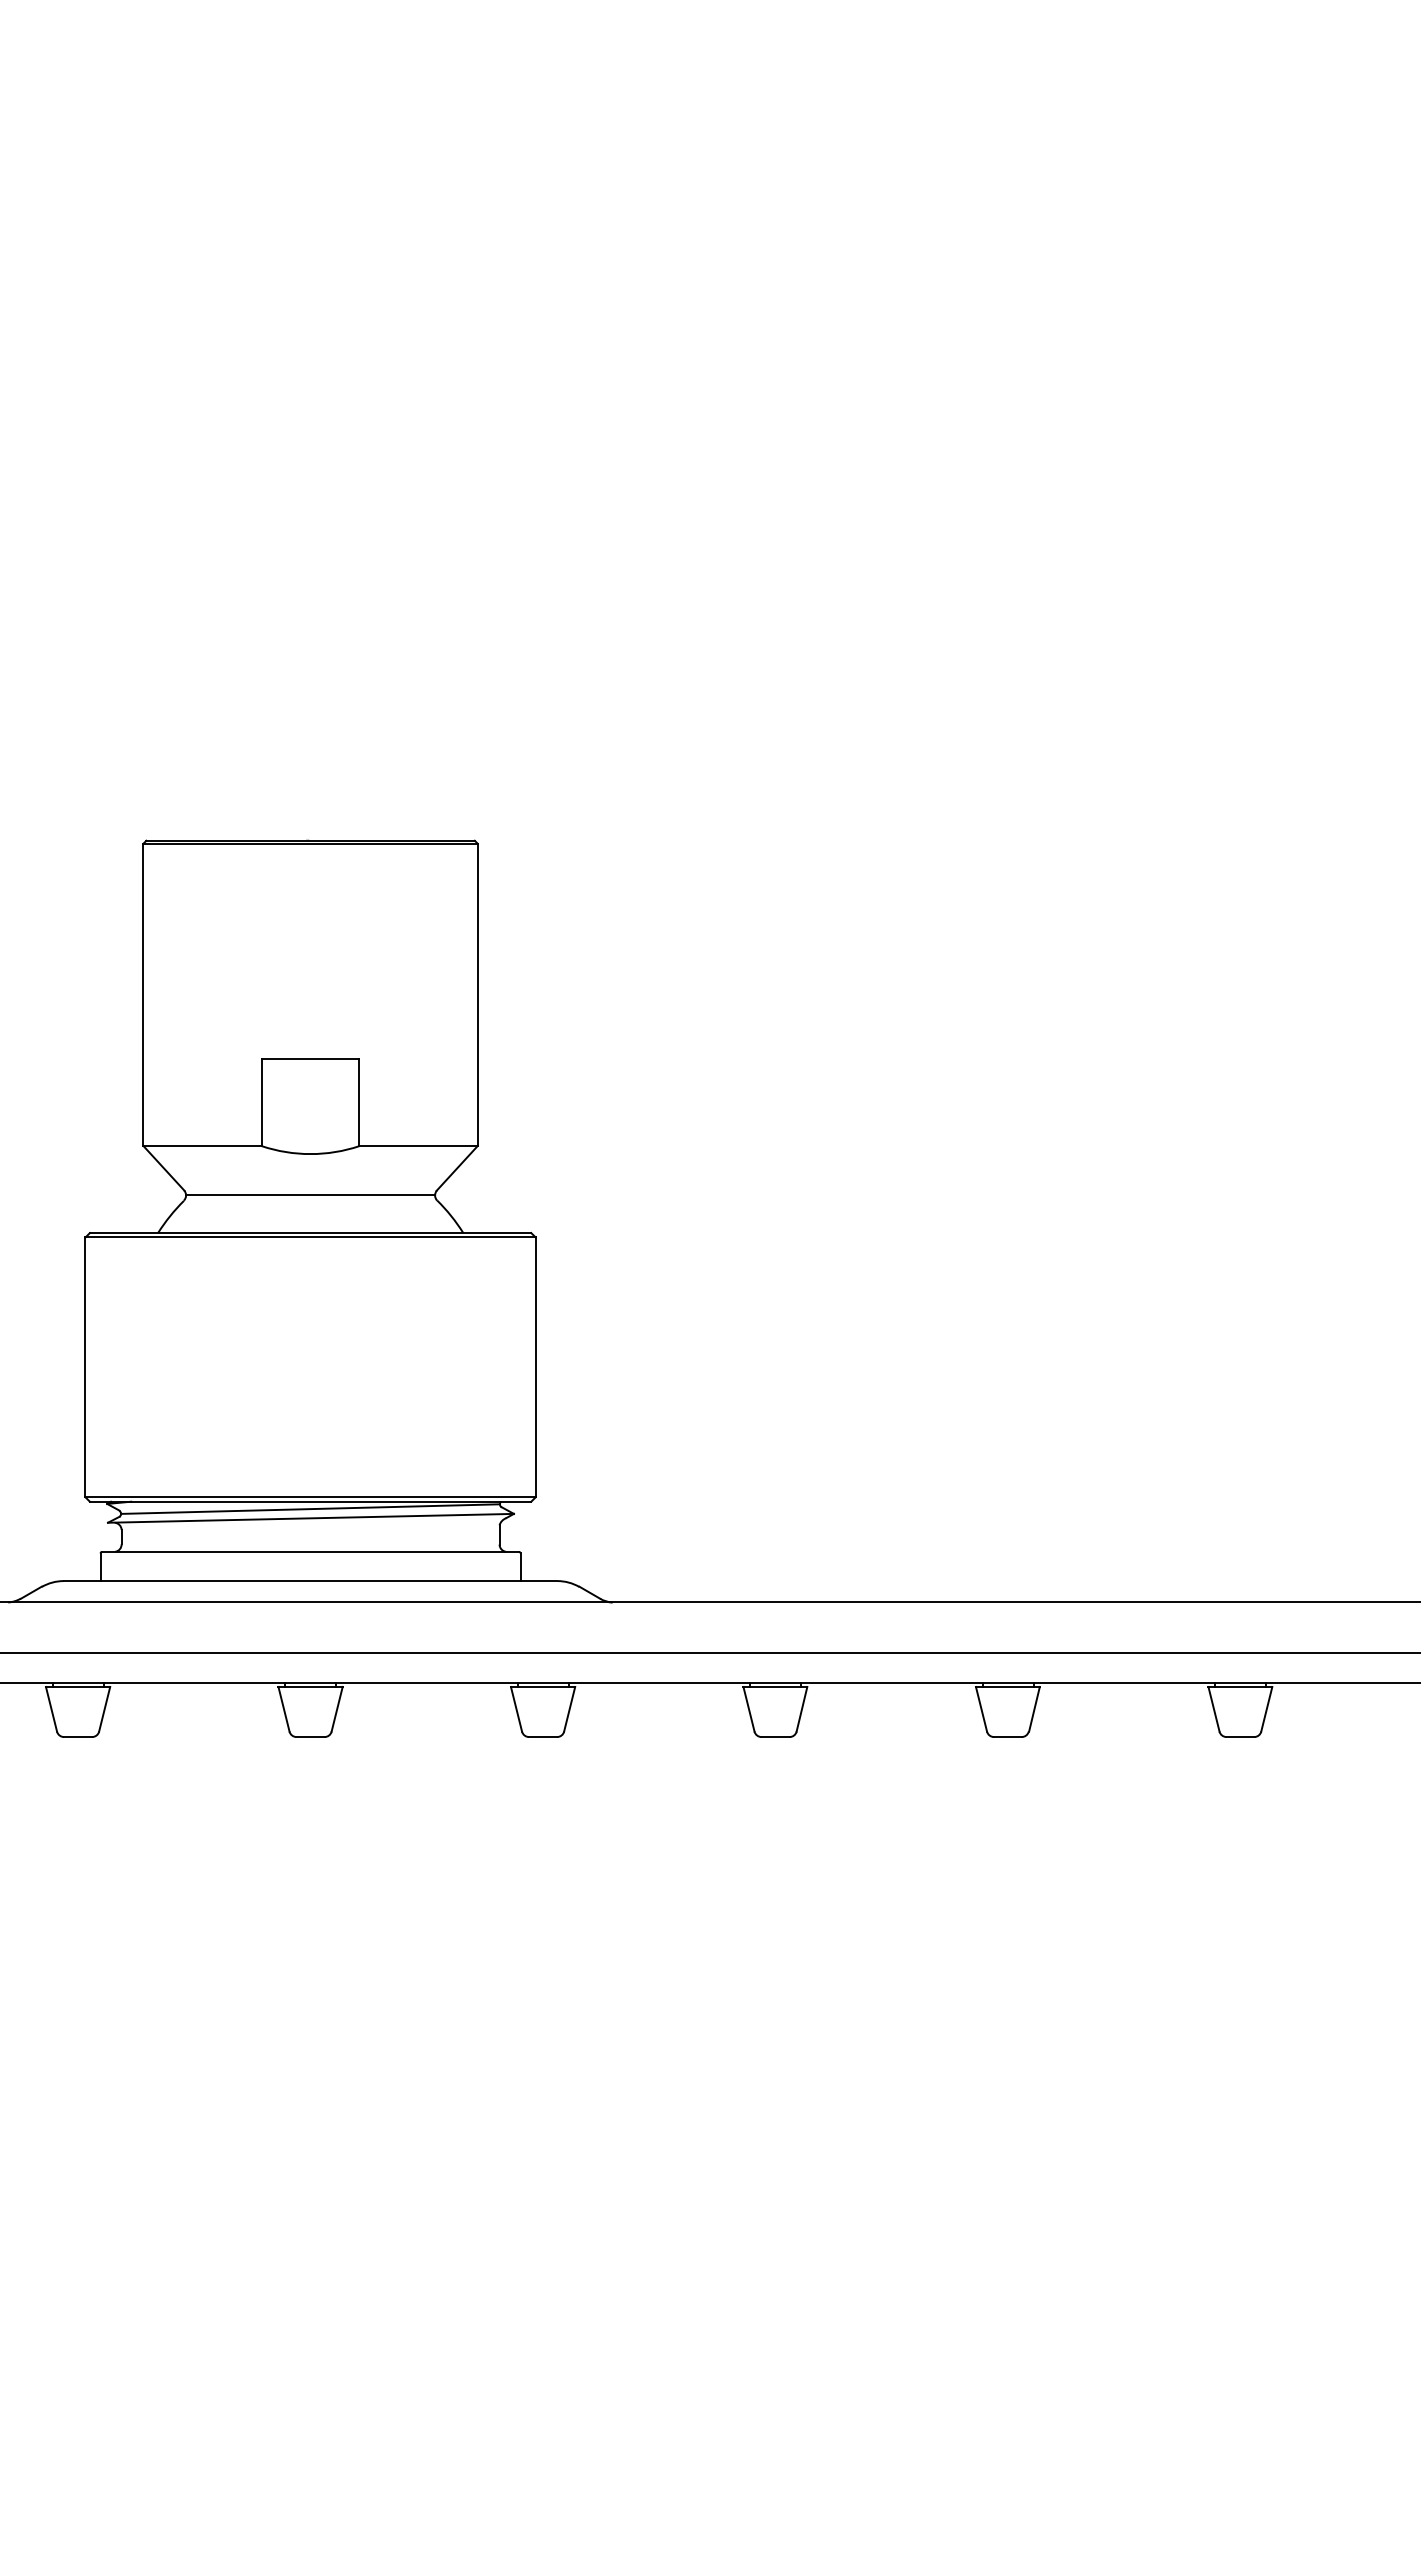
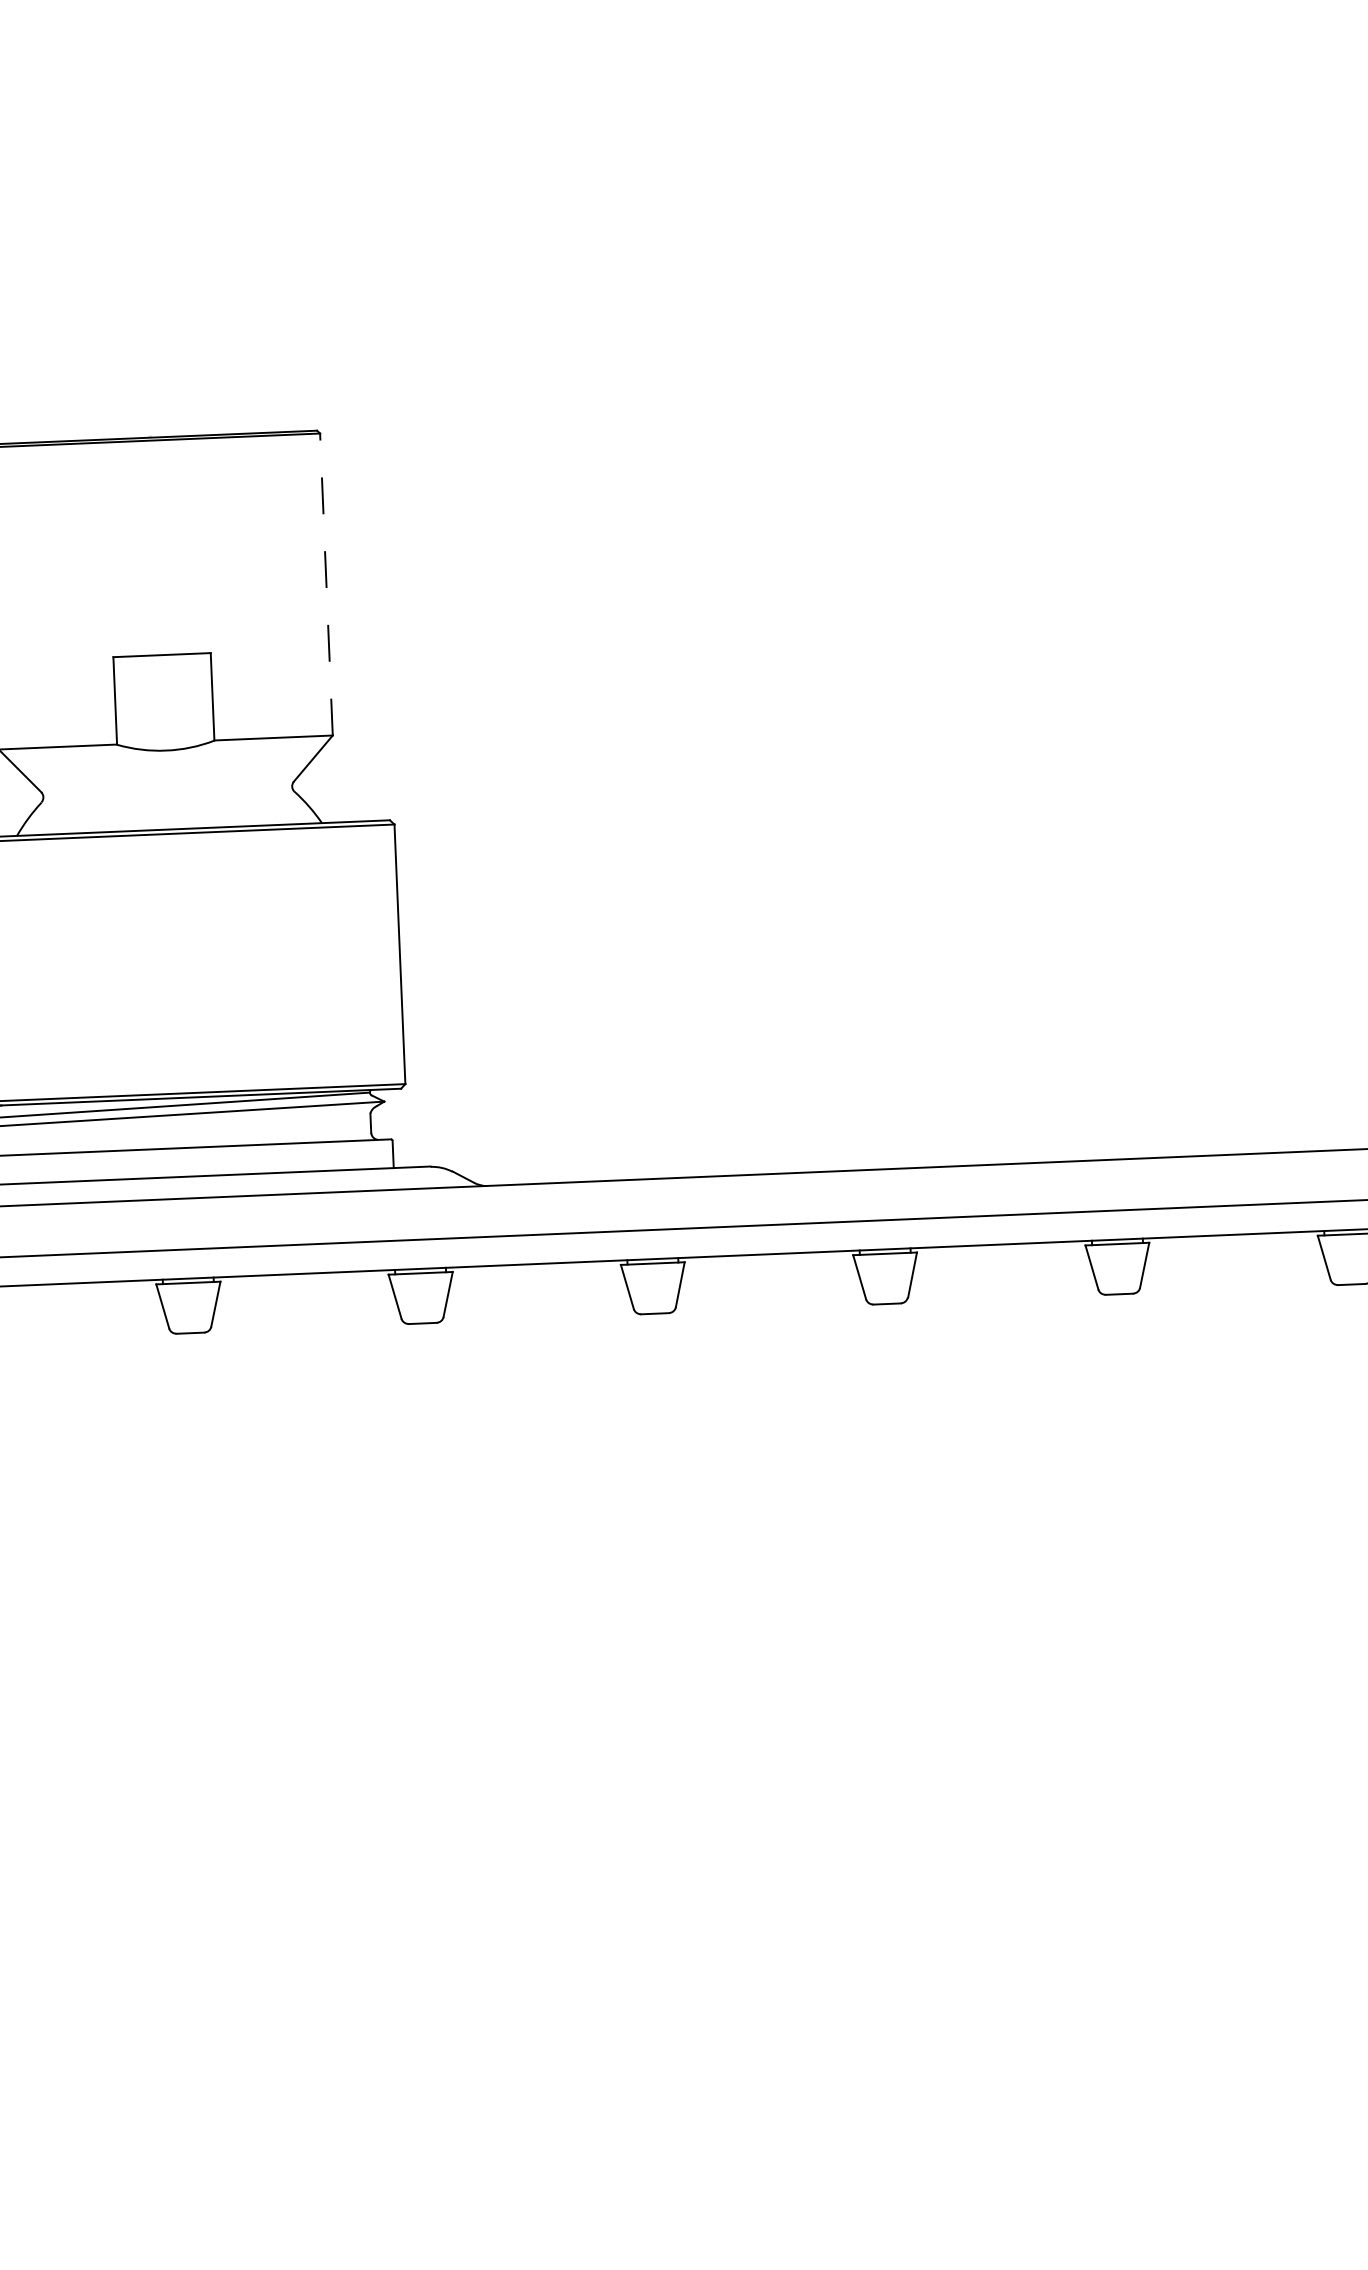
line: (477, 994) -> (326, 584), solid -> dashed
line: (310, 1195) -> (167, 792), removed

